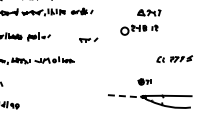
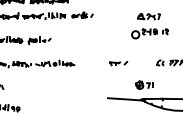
part: (139, 29) -> (150, 33), moved
part: (88, 39) -> (118, 62), moved
part: (144, 81) -> (144, 84), size x1.43
line: (125, 96) -> (125, 99), dashed -> solid

